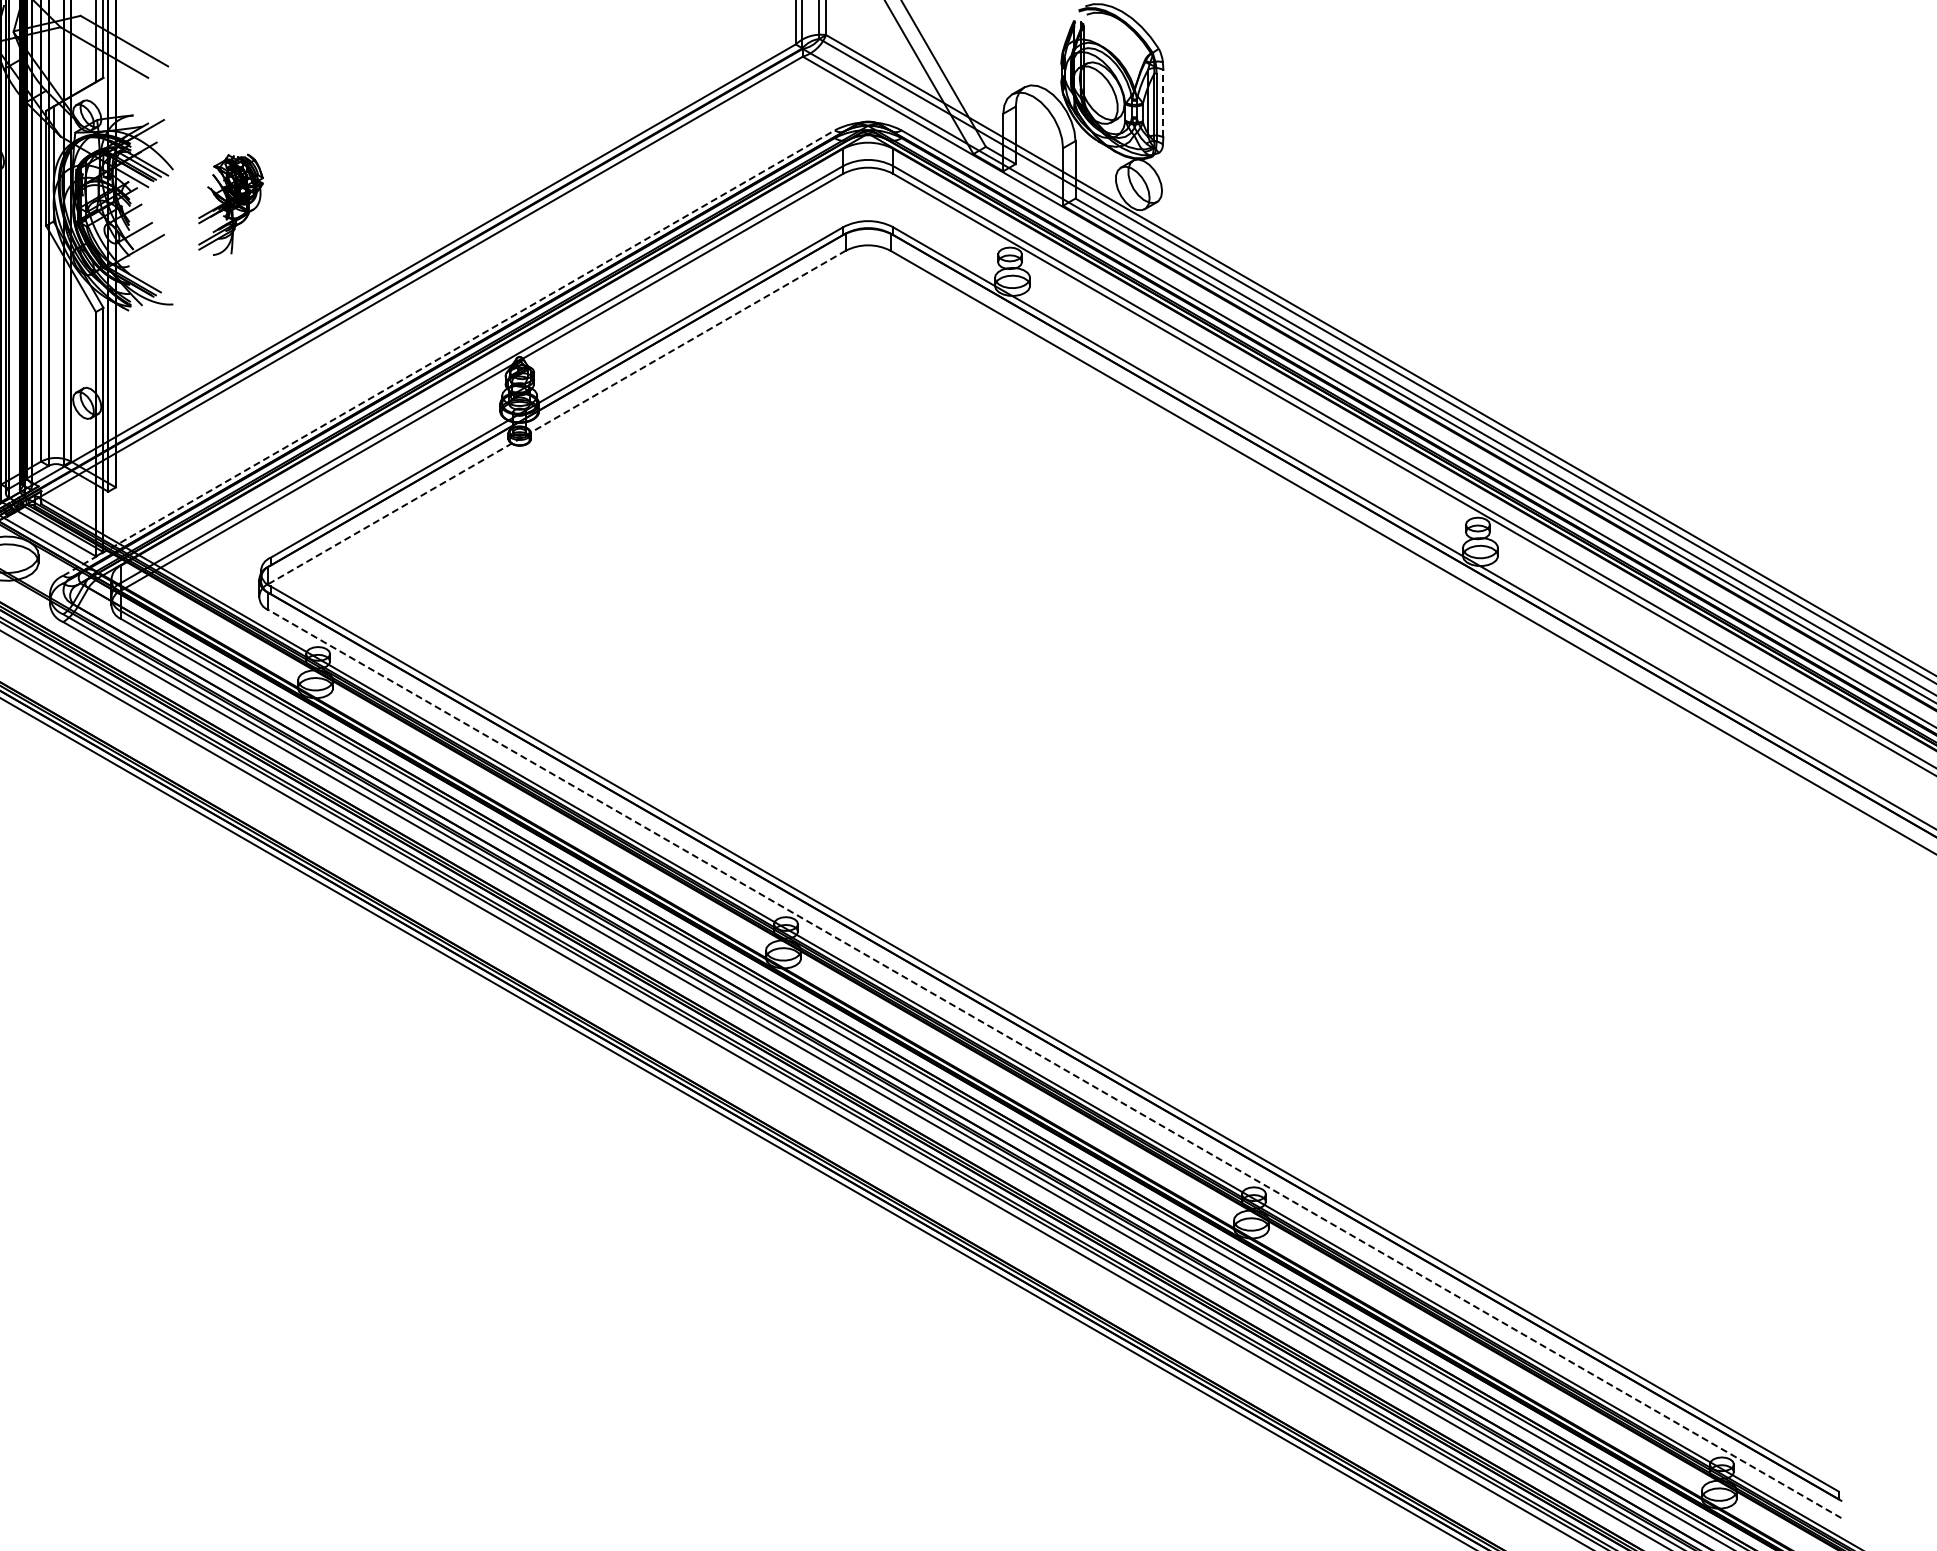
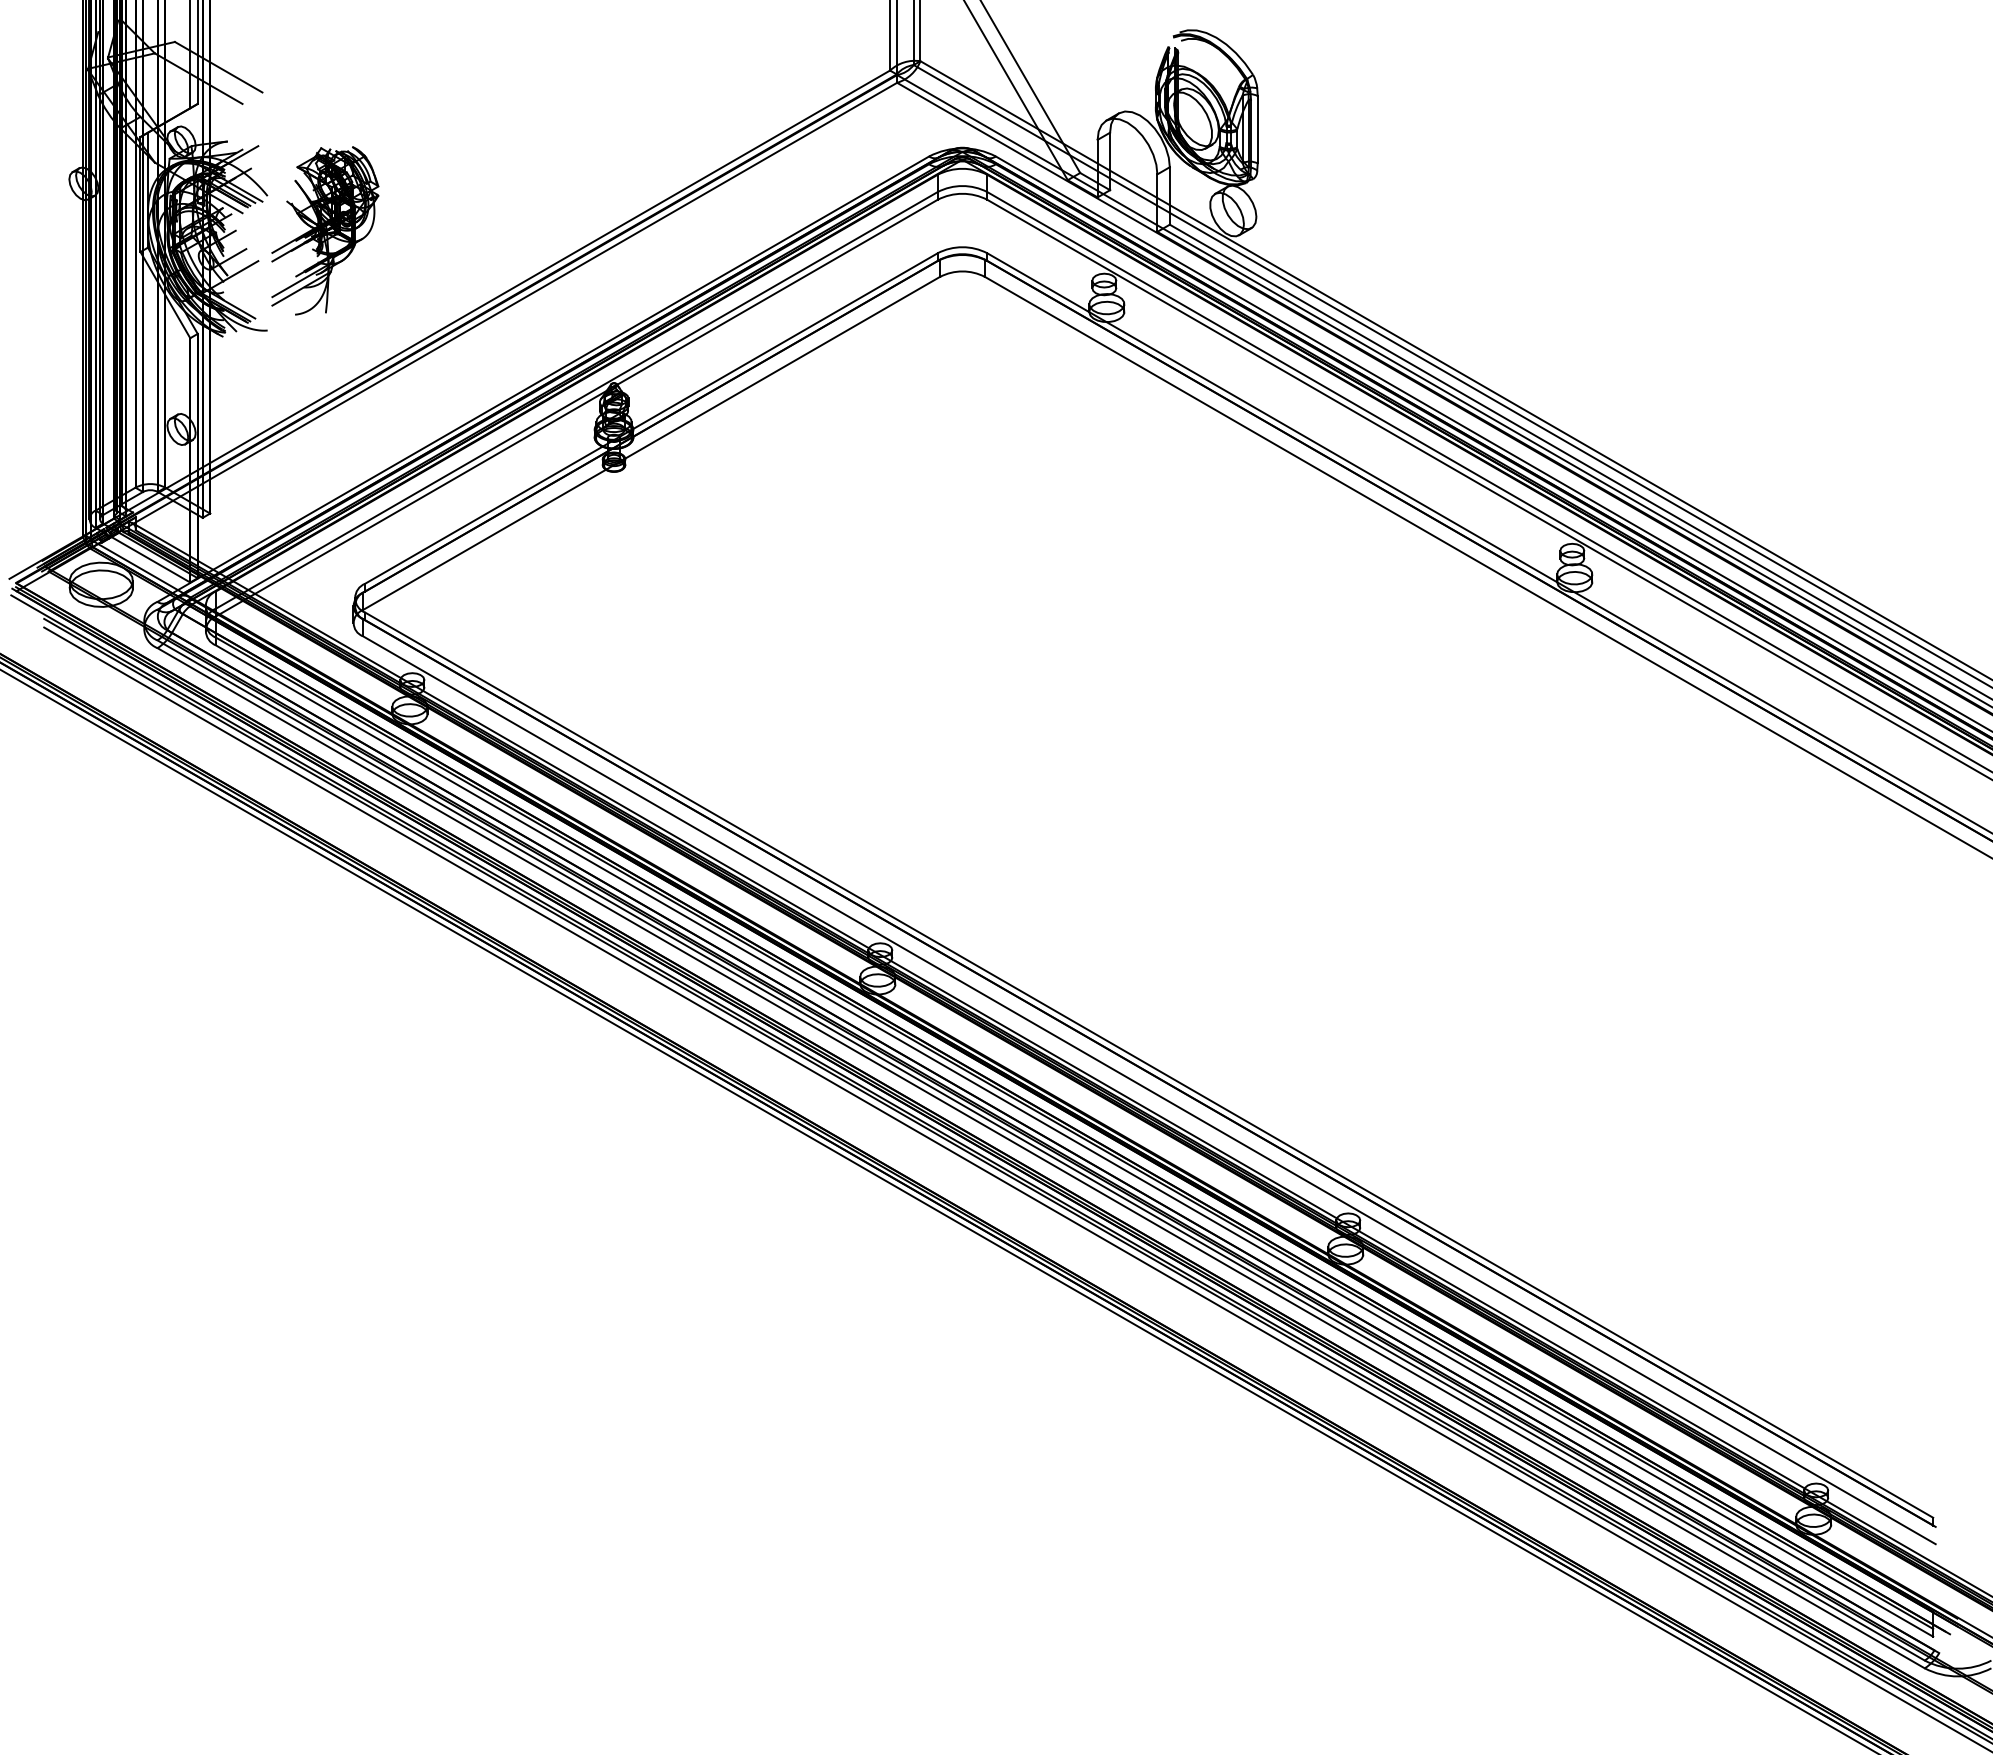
line: (1163, 103) -> (1257, 129), dashed -> solid
part: (231, 204) -> (325, 230), size x1.67
line: (449, 352) -> (543, 378), dashed -> solid
line: (557, 417) -> (651, 443), dashed -> solid
line: (1054, 1063) -> (1148, 1089), dashed -> solid

